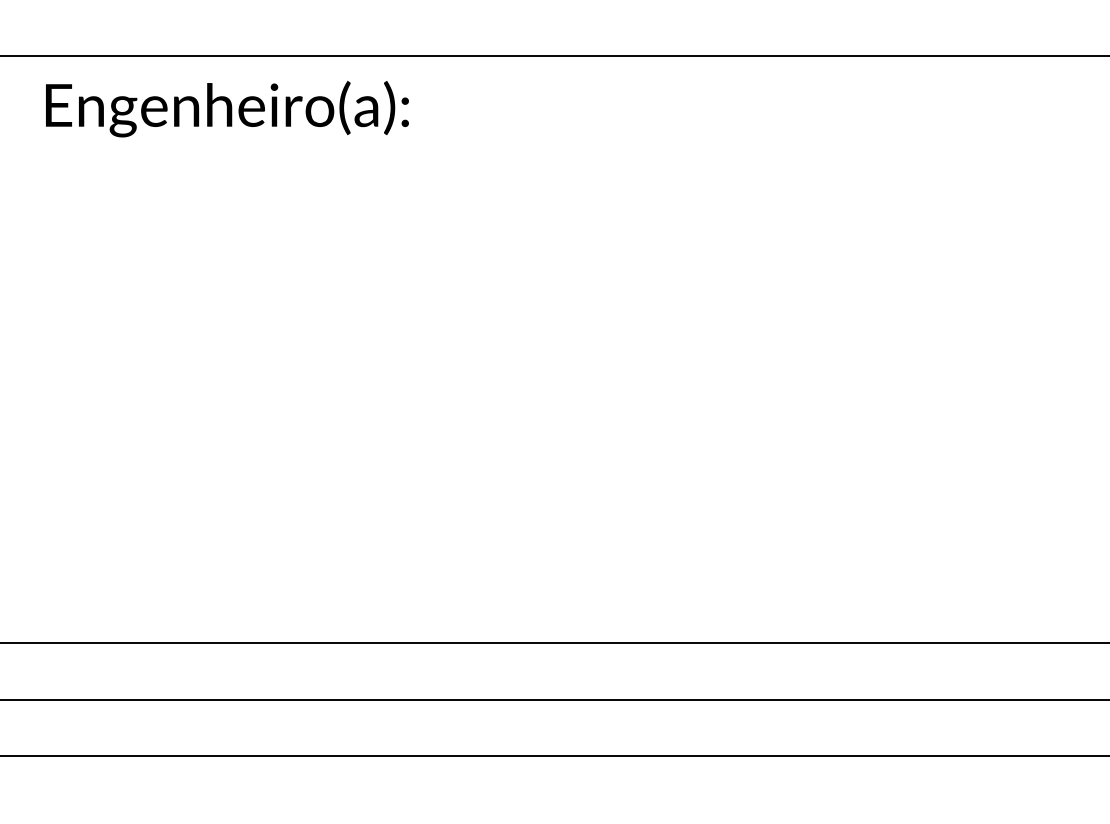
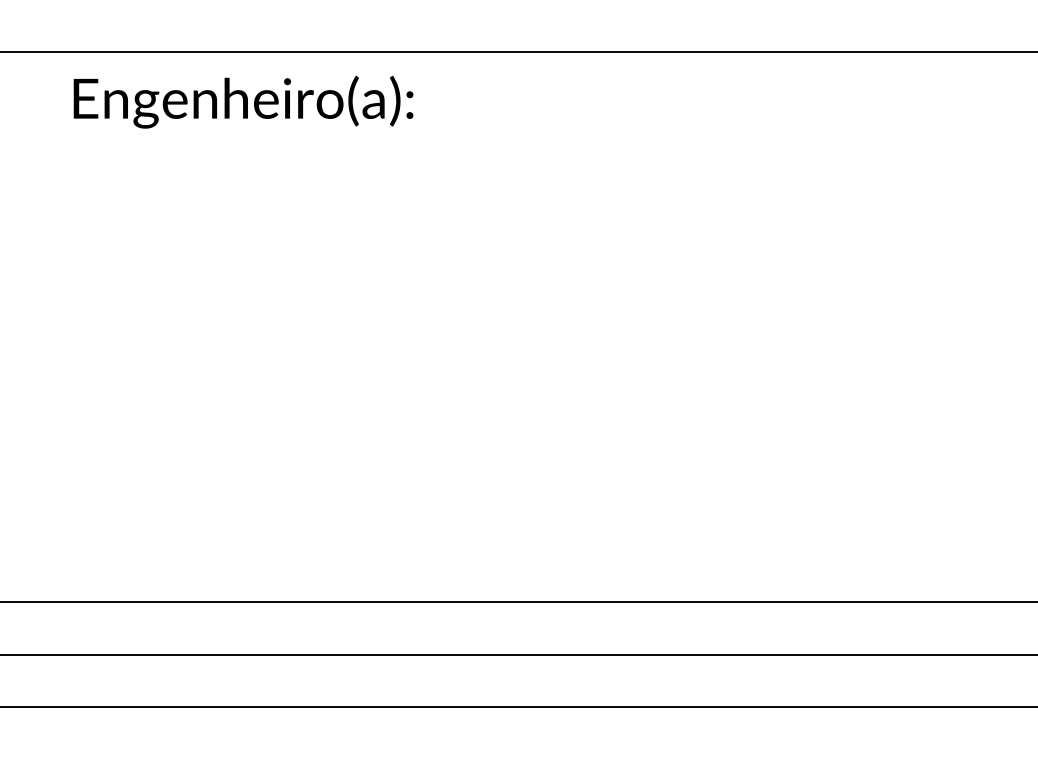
text: (227, 108) -> (243, 101), moved

